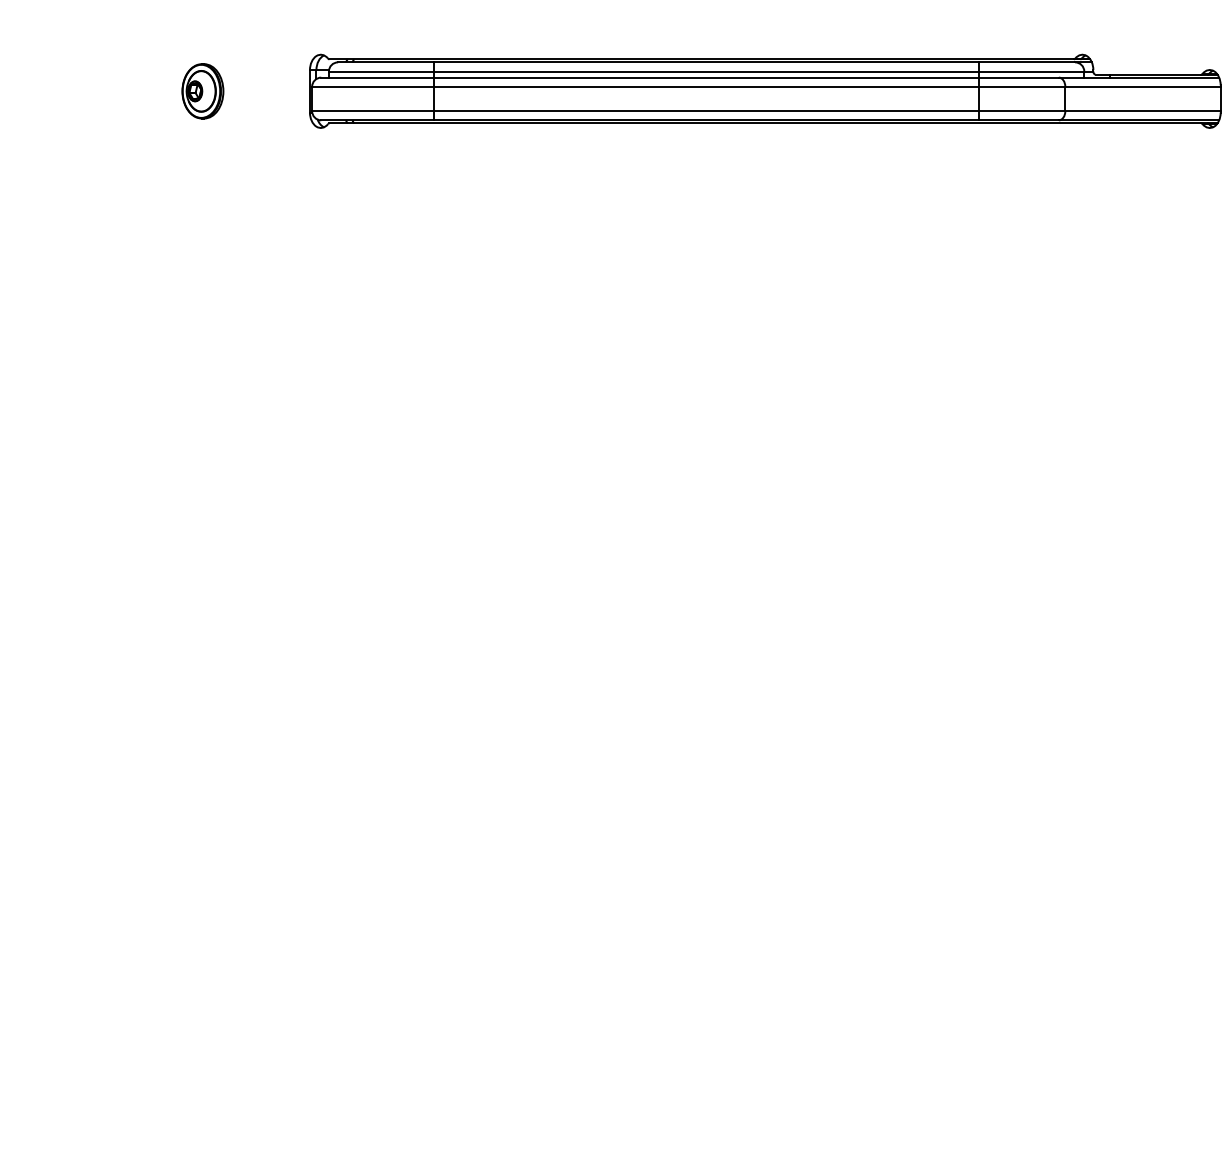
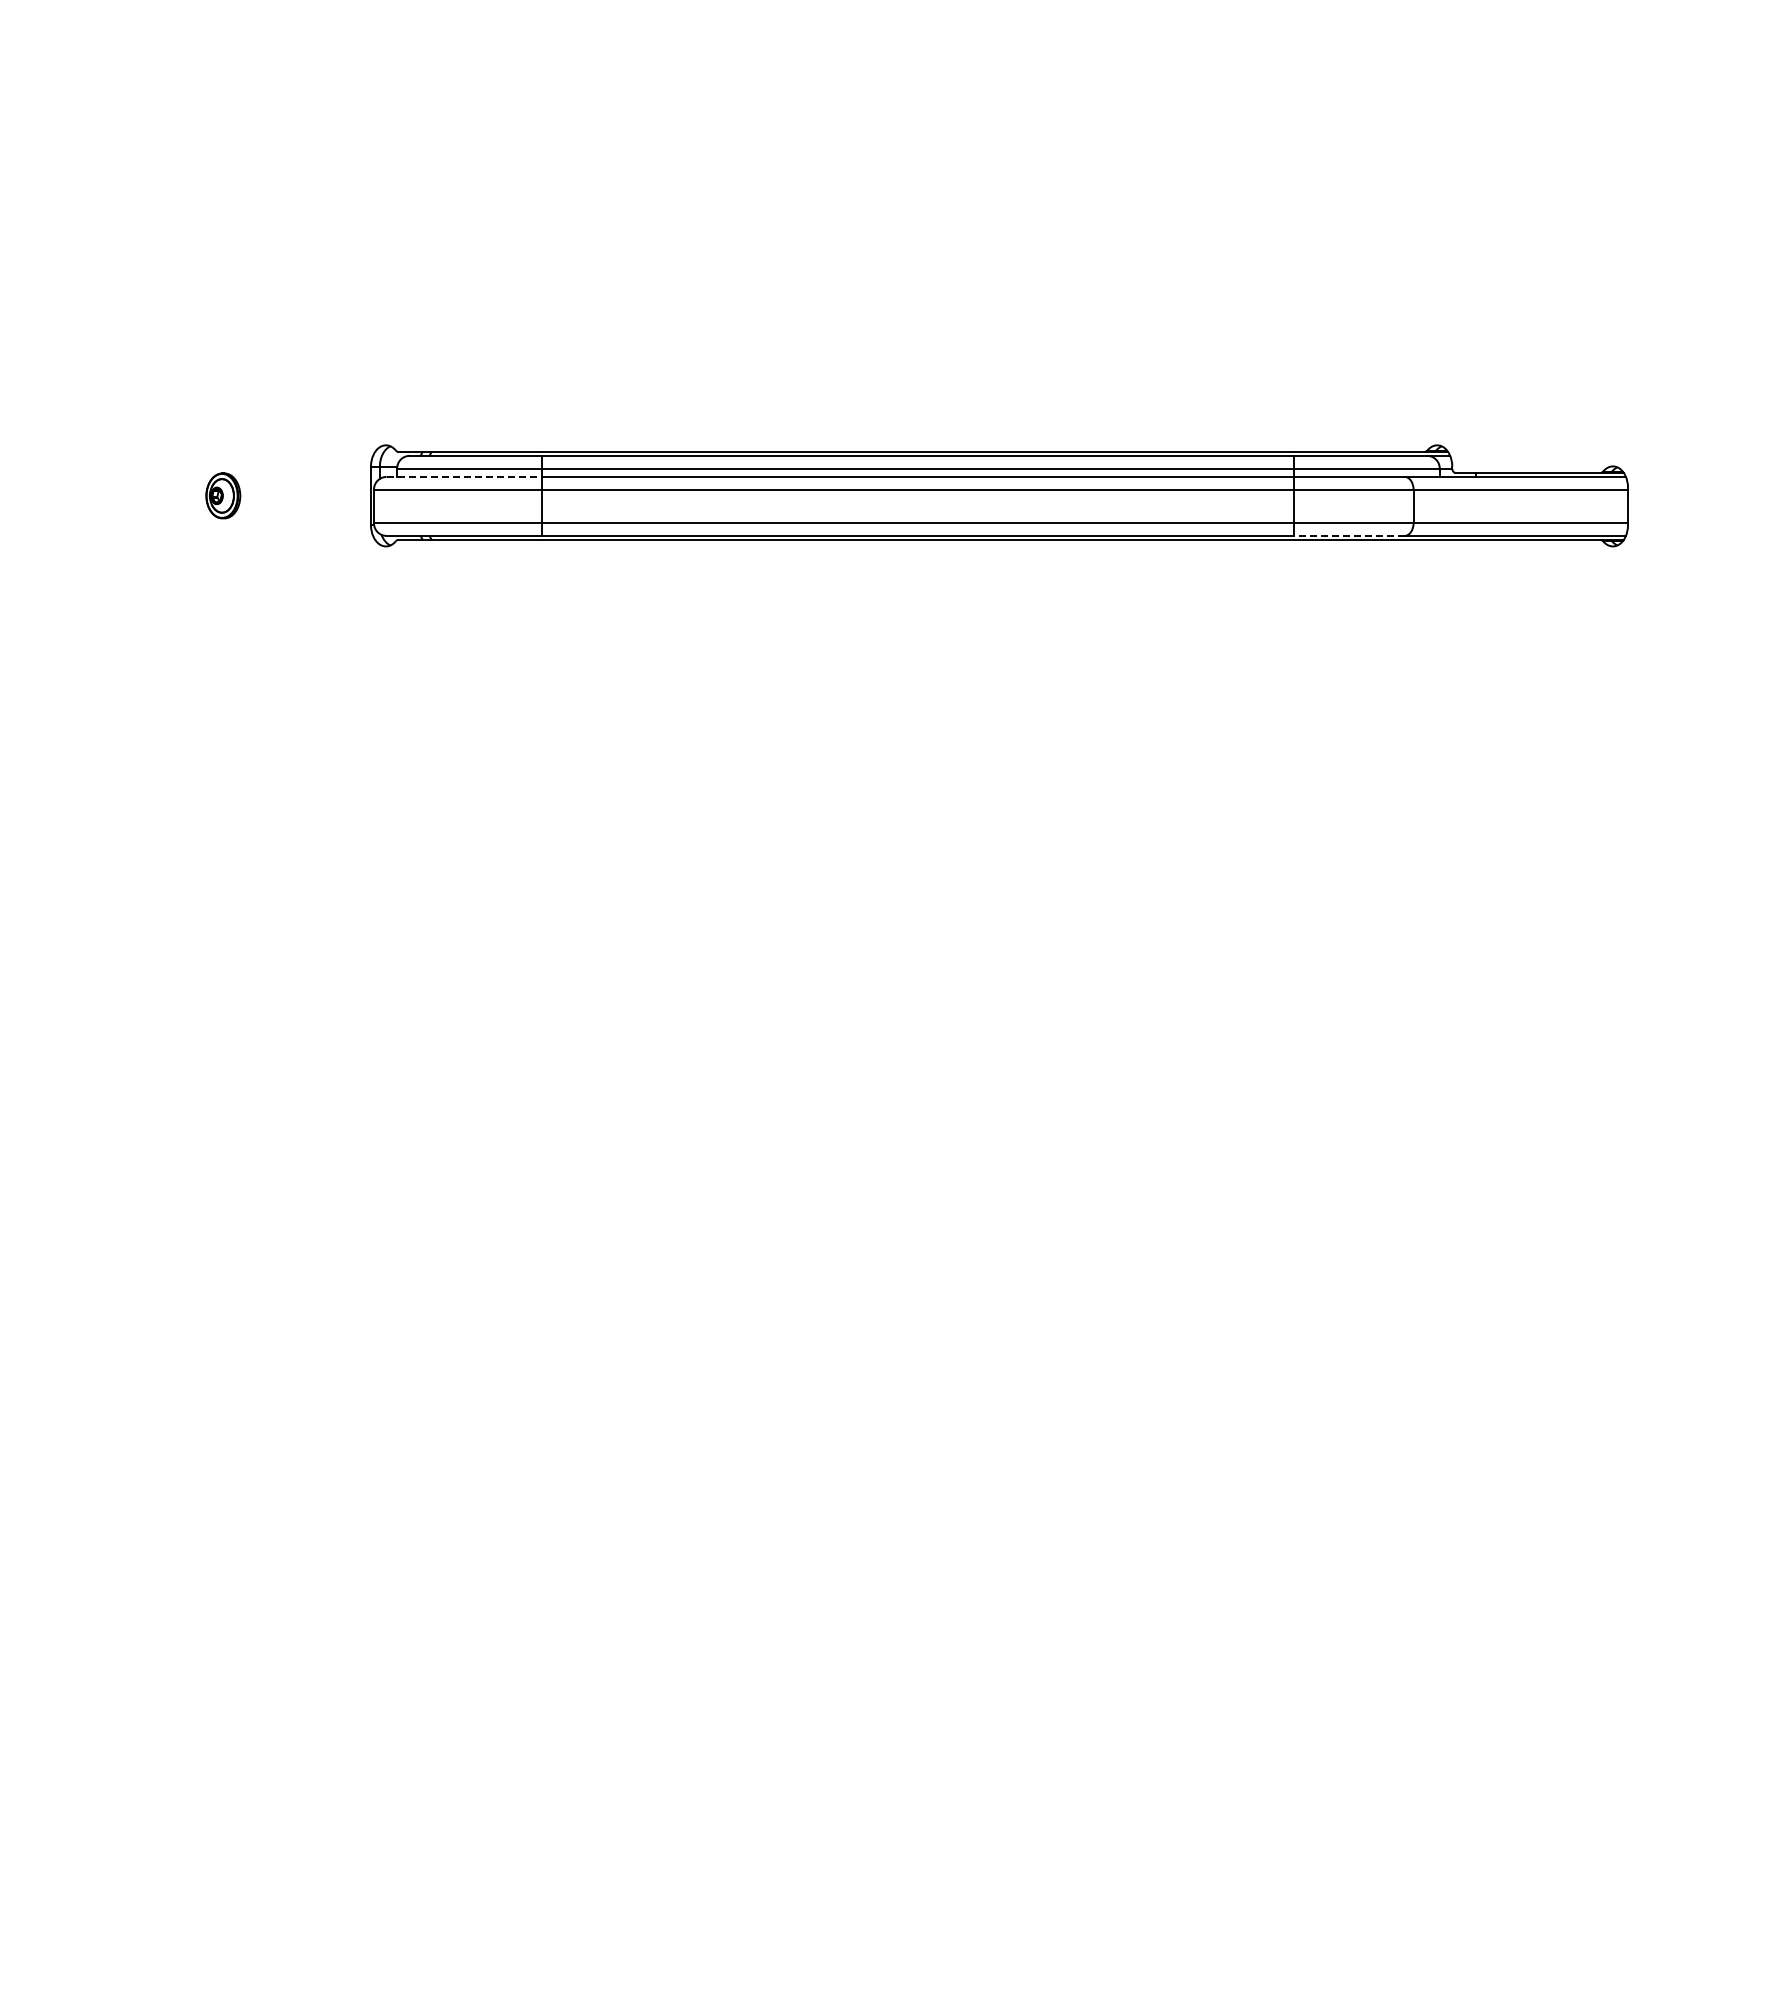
line: (377, 77) -> (464, 476), solid -> dashed
part: (203, 91) -> (223, 495), size x0.6
line: (1018, 120) -> (1349, 535), solid -> dashed

